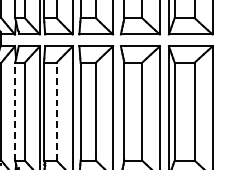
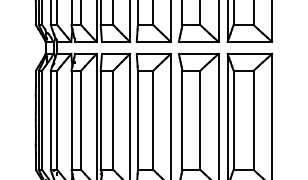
line: (15, 111) -> (71, 120), dashed -> solid
line: (56, 111) -> (113, 120), dashed -> solid

